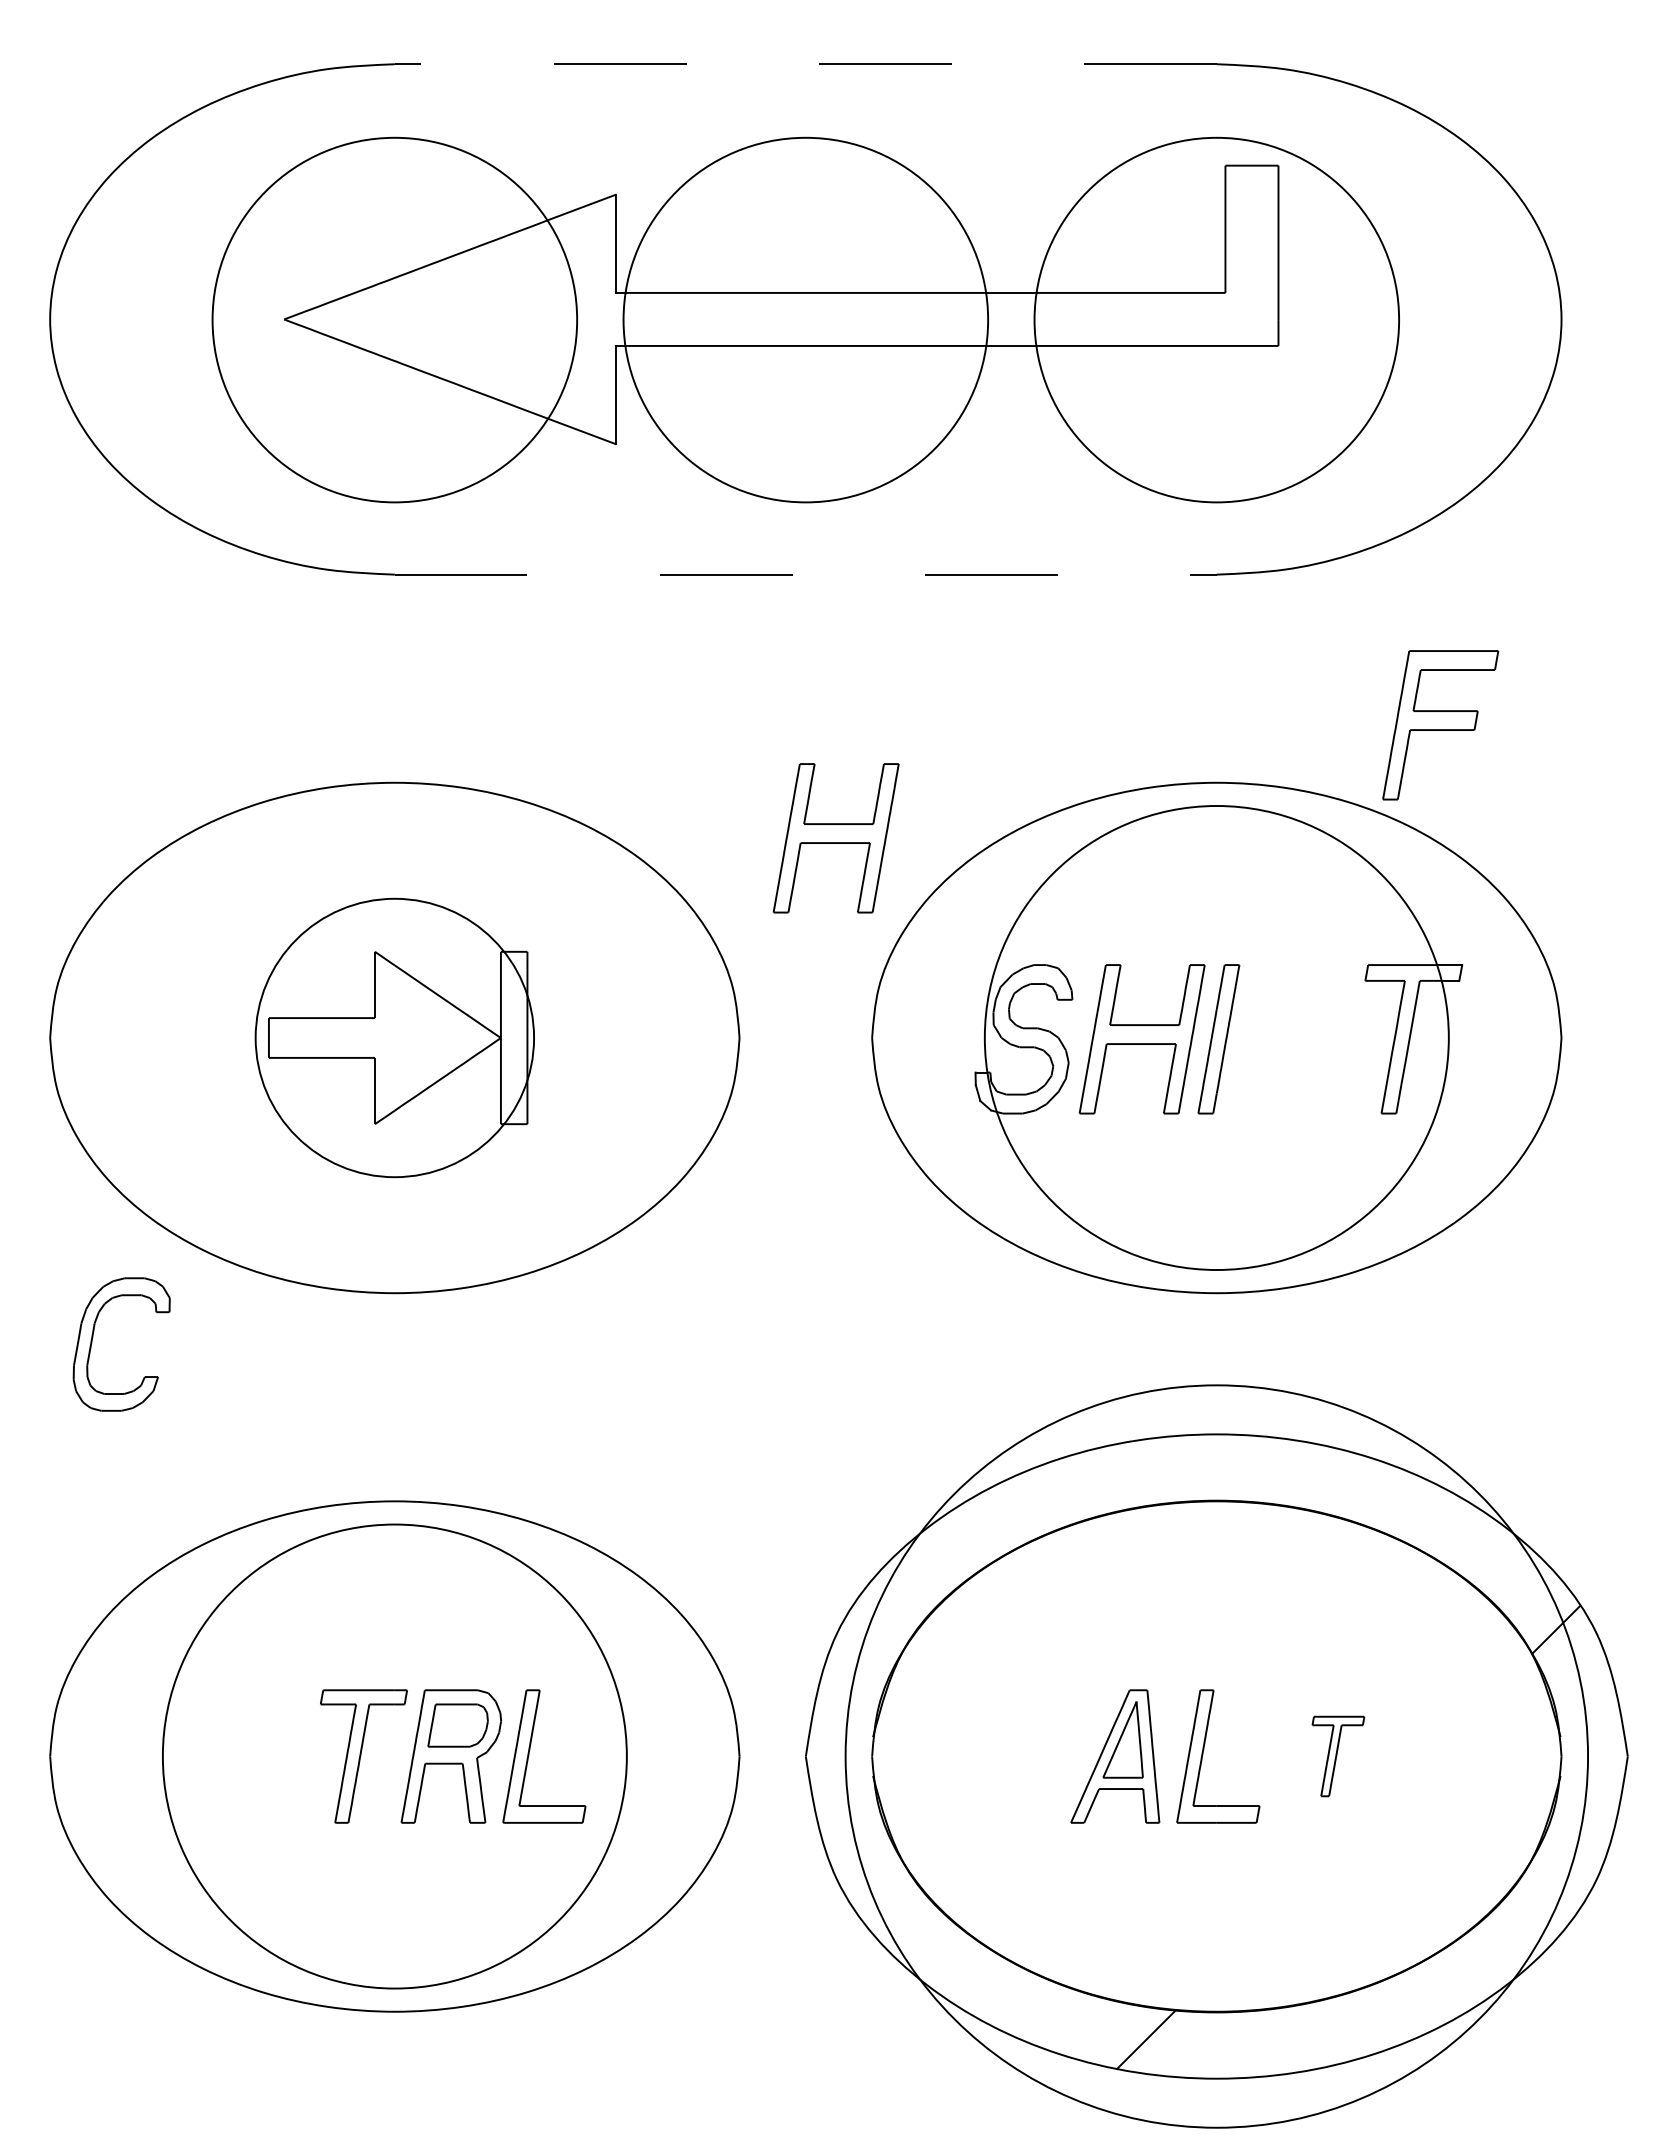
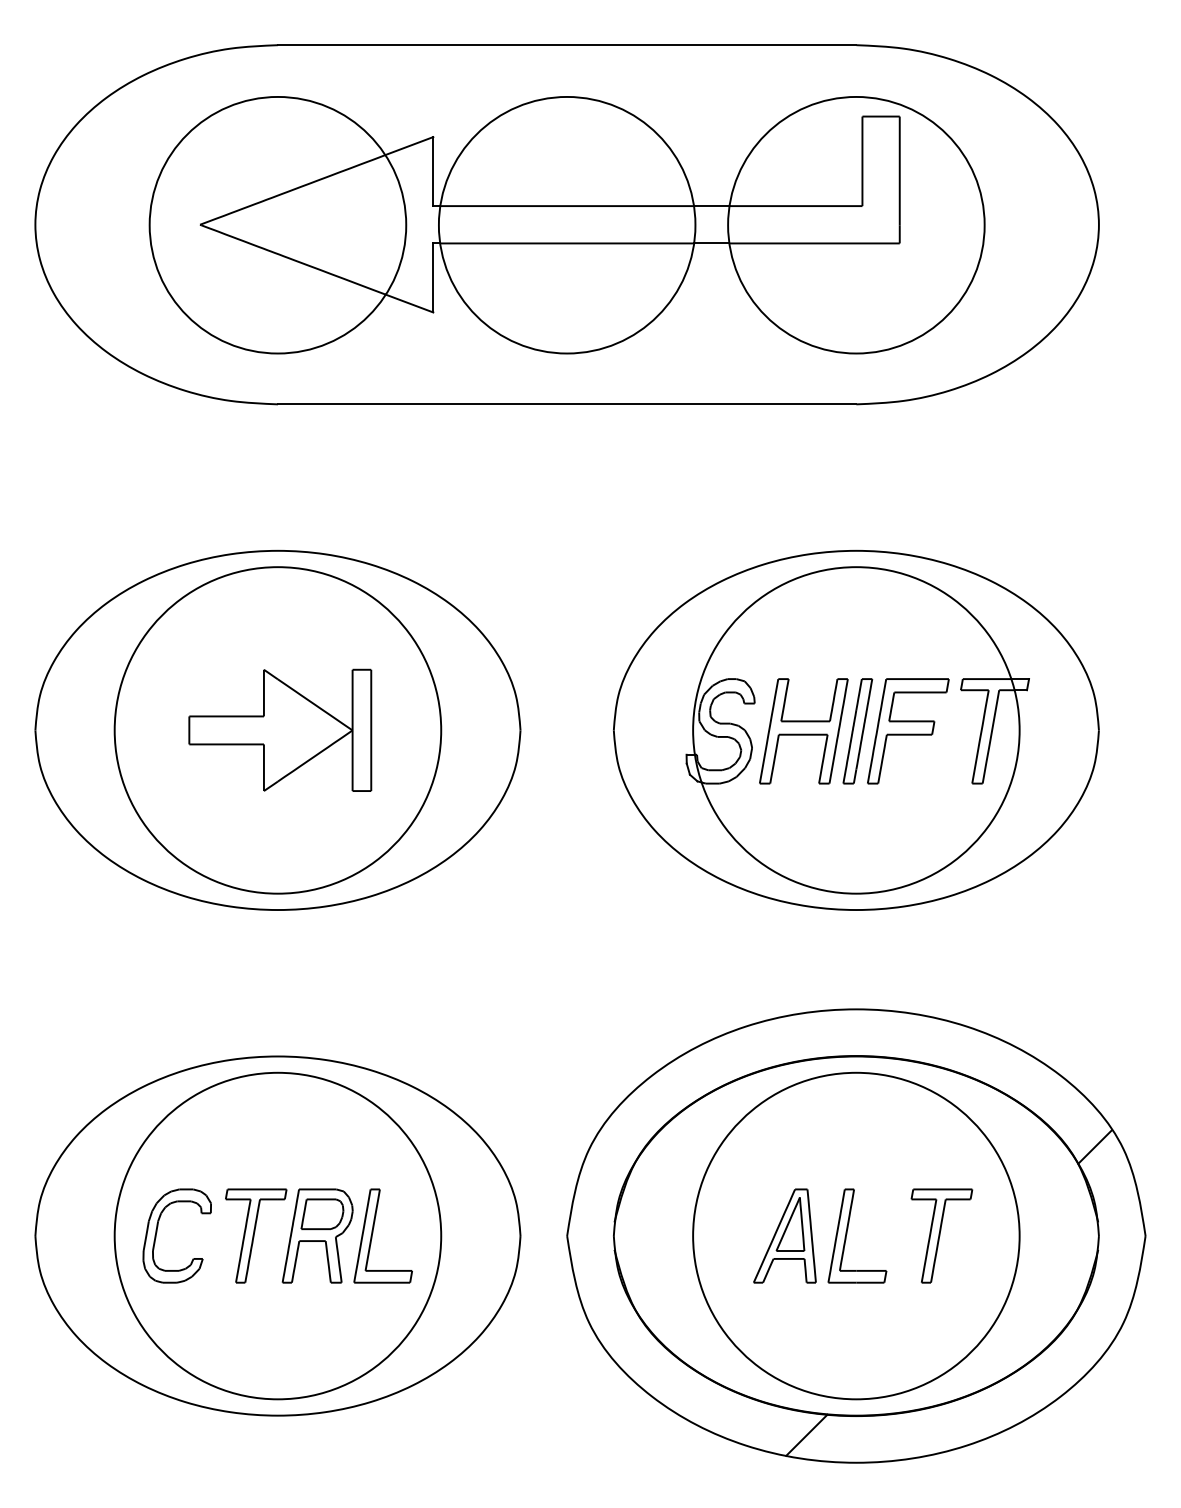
line: (805, 64) -> (566, 45), dashed -> solid
line: (805, 574) -> (566, 404), dashed -> solid
part: (1440, 725) -> (908, 731), moved
part: (835, 838) -> (588, 590), removed
circle: (394, 1037) -> (277, 730), size x1.67
part: (93, 1337) -> (157, 1231), moved
circle: (1216, 1756) -> (856, 1236), size x0.62
part: (1338, 1756) -> (941, 1236), size x1.67

